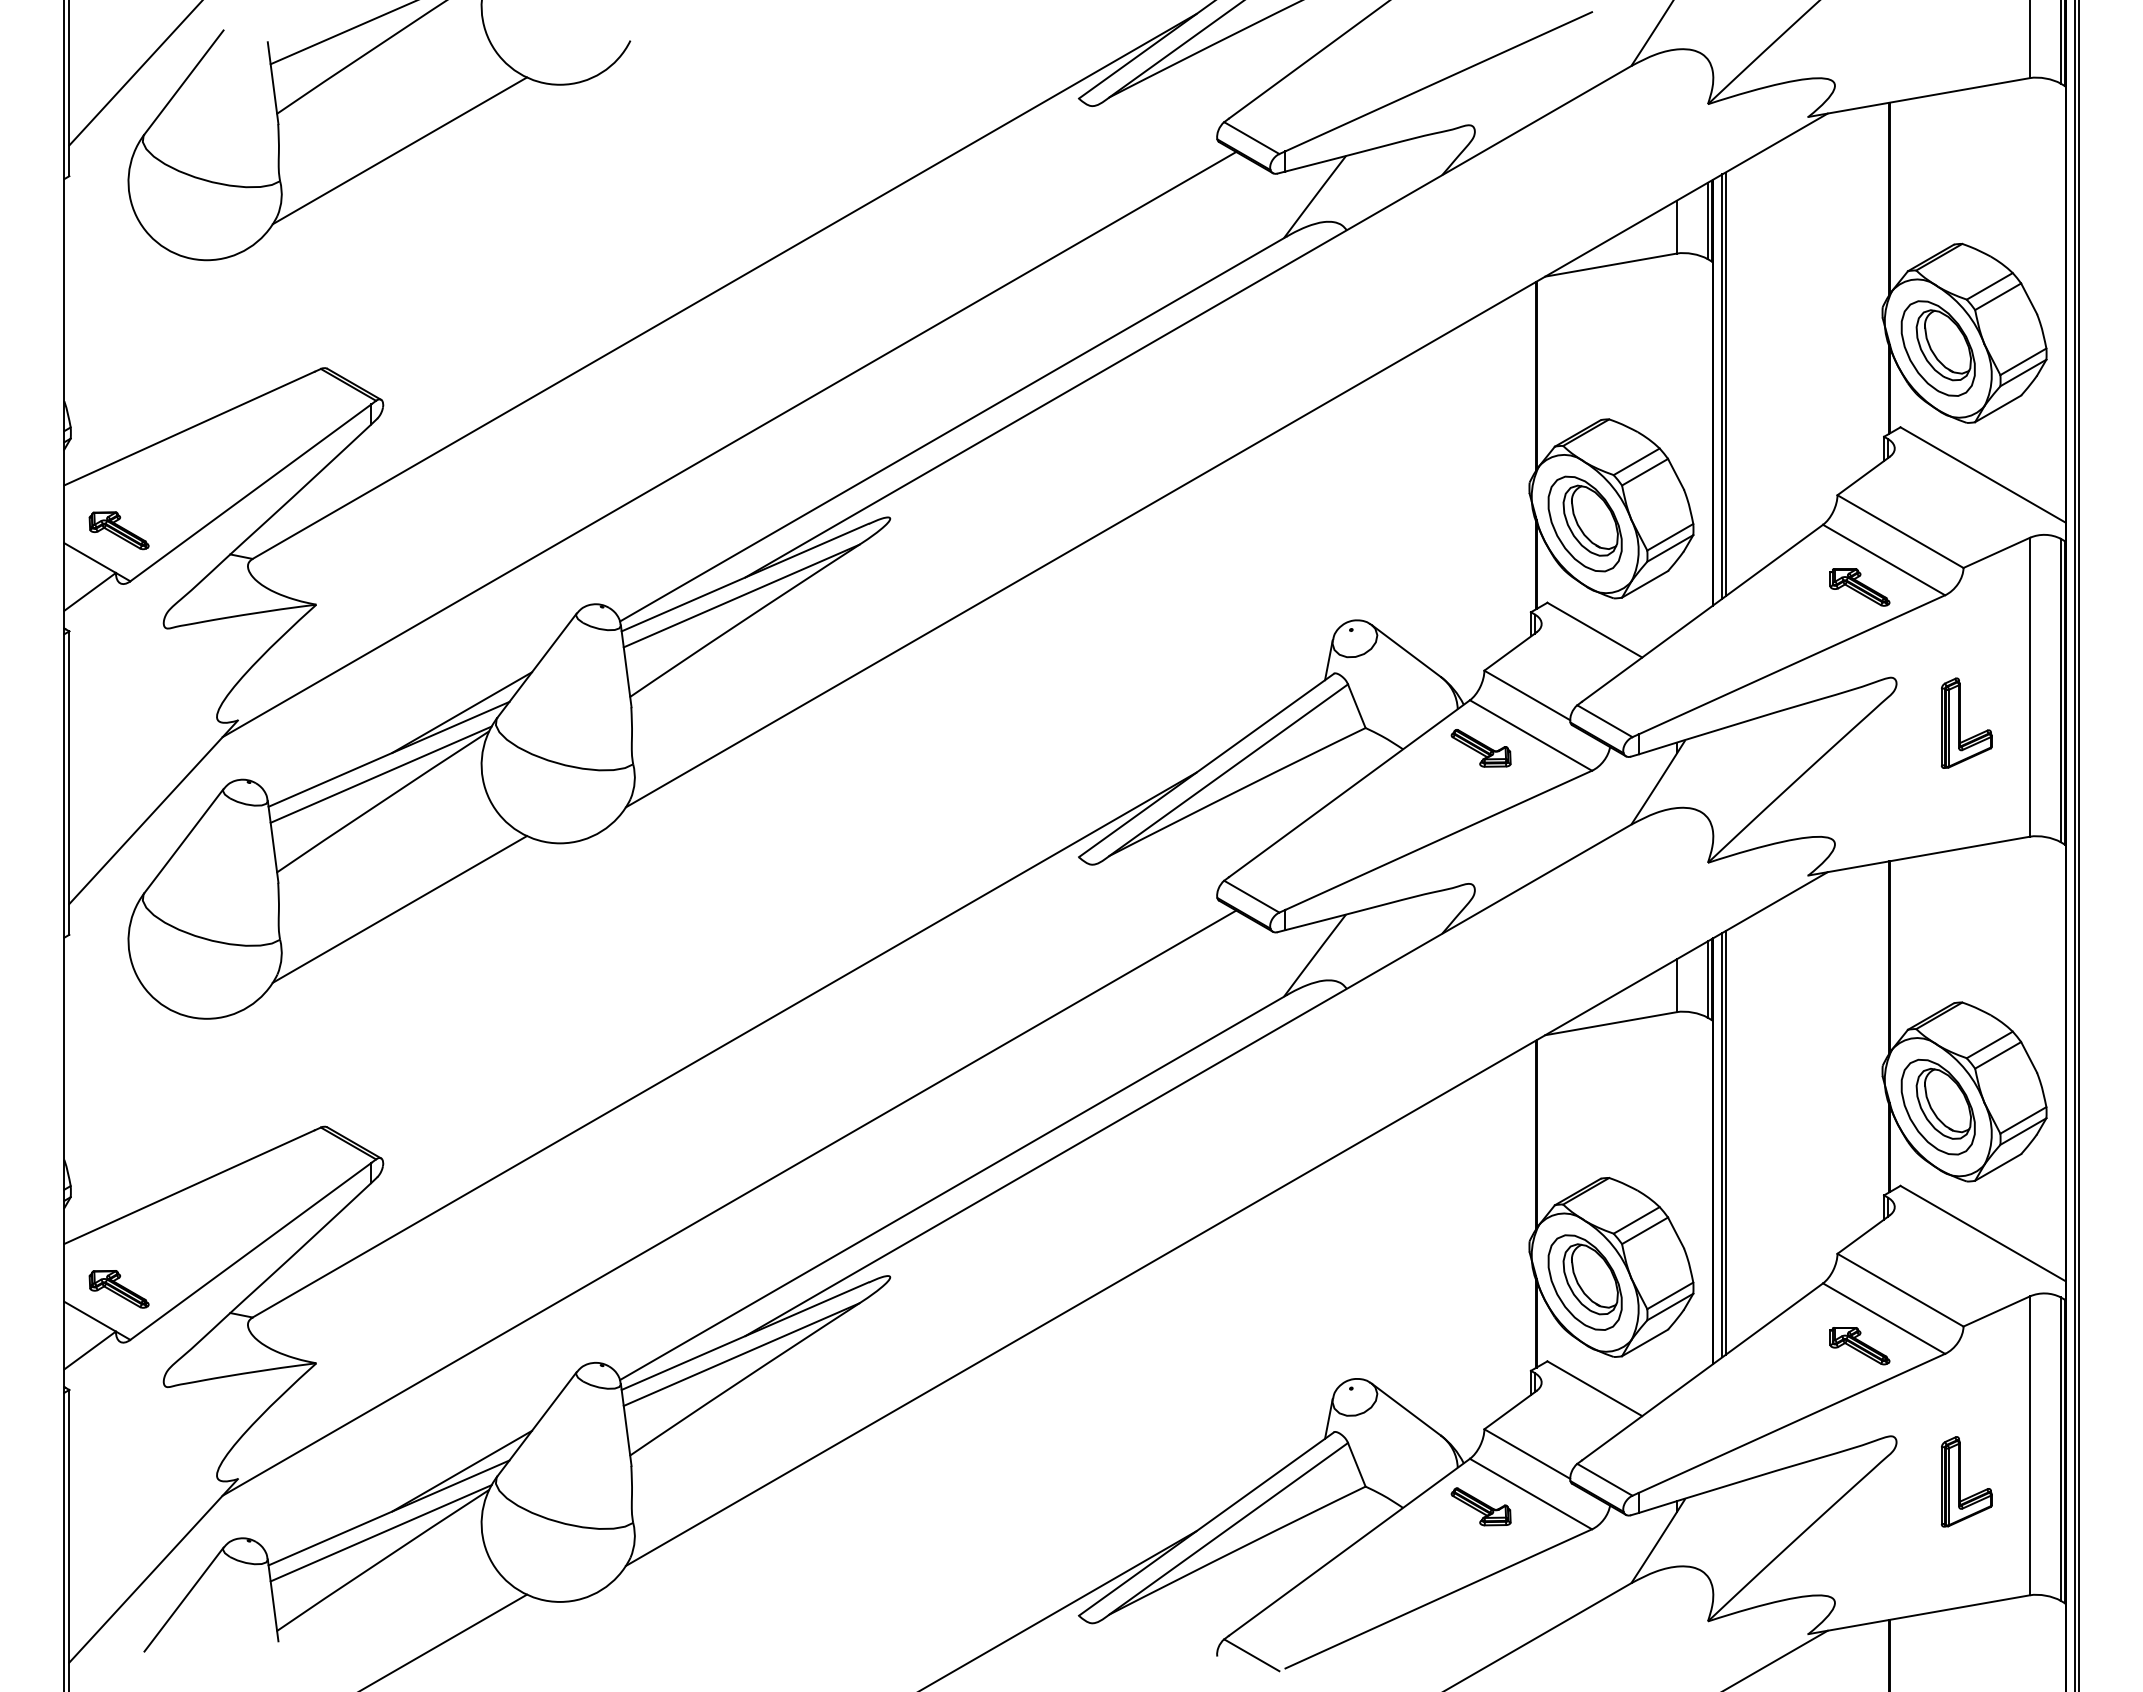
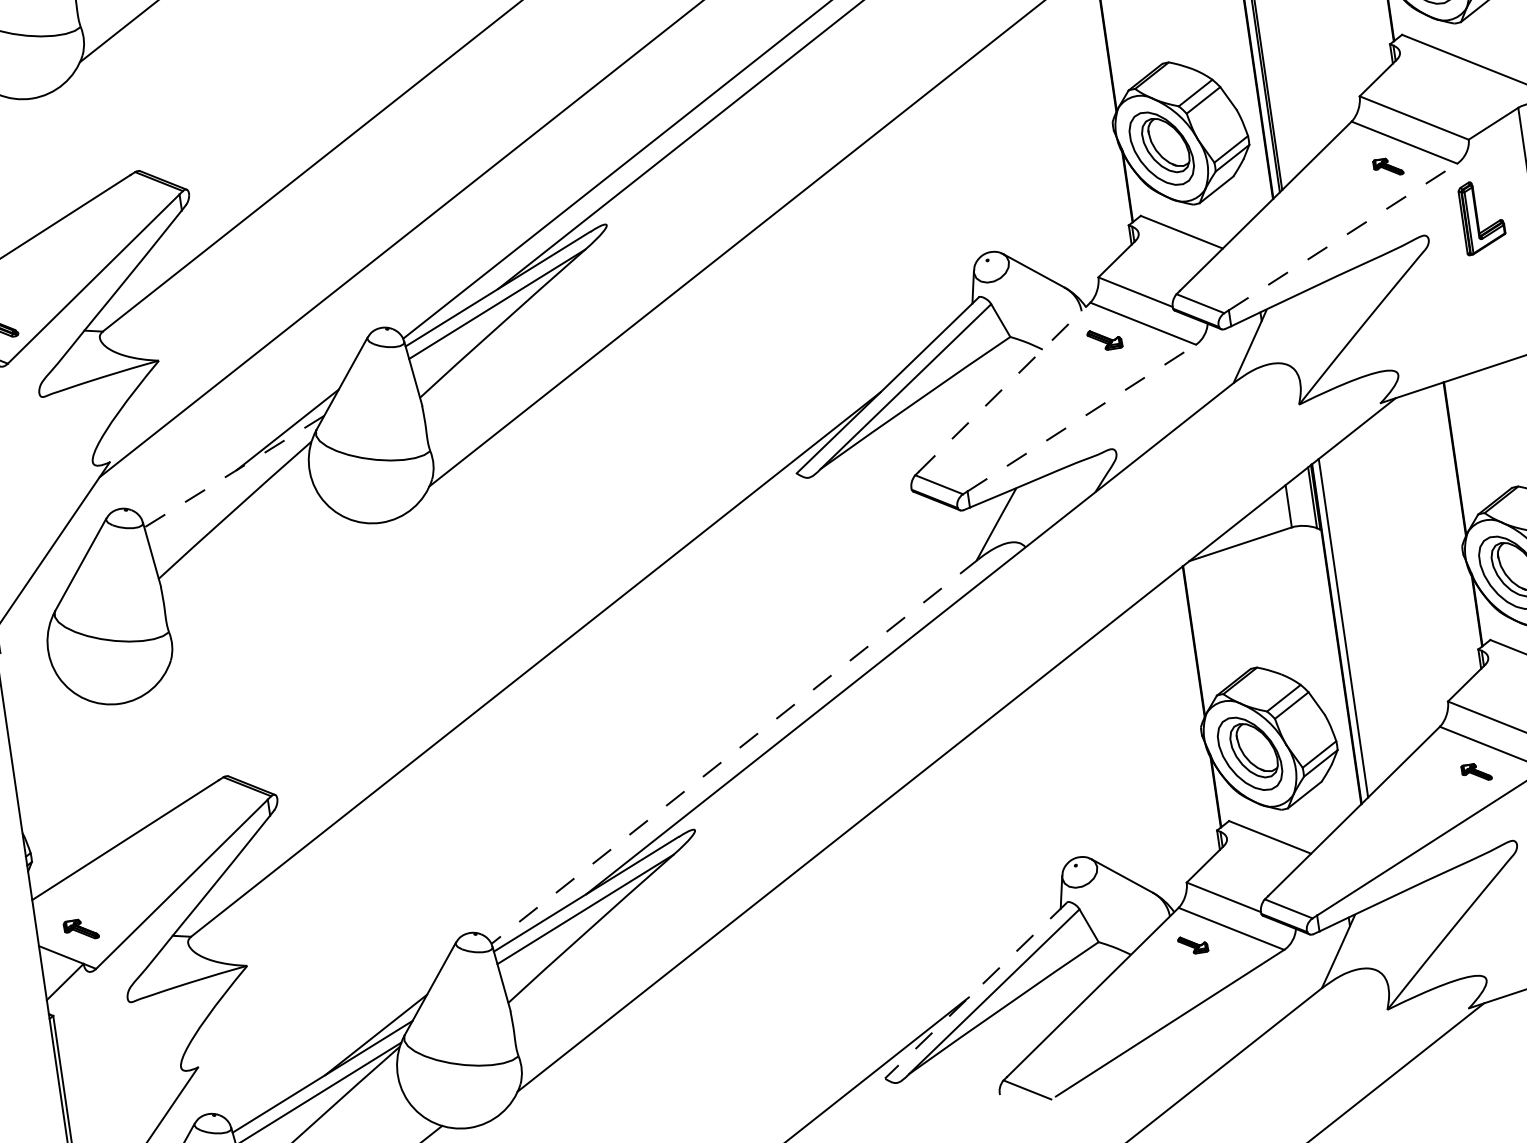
part: (1859, 587) -> (1388, 167), size x0.6
line: (1792, 664) -> (1343, 236), solid -> dashed
part: (1966, 722) -> (1482, 216), moved
part: (1480, 748) -> (1104, 339), size x0.7
line: (388, 754) -> (233, 471), solid -> dashed
line: (380, 774) -> (229, 488), removed
line: (1349, 788) -> (1004, 387), solid -> dashed
line: (1439, 840) -> (1082, 418), solid -> dashed
line: (399, 909) -> (260, 594), removed
line: (1725, 1142) -> (1345, 625), removed
line: (953, 1187) -> (735, 751), solid -> dashed
line: (729, 1202) -> (558, 789), removed
part: (118, 1289) -> (80, 930), size x0.7
part: (1859, 1346) -> (1476, 772), size x0.6
part: (1480, 1506) -> (1192, 944), size x0.6
line: (1206, 1524) -> (976, 990), solid -> dashed

